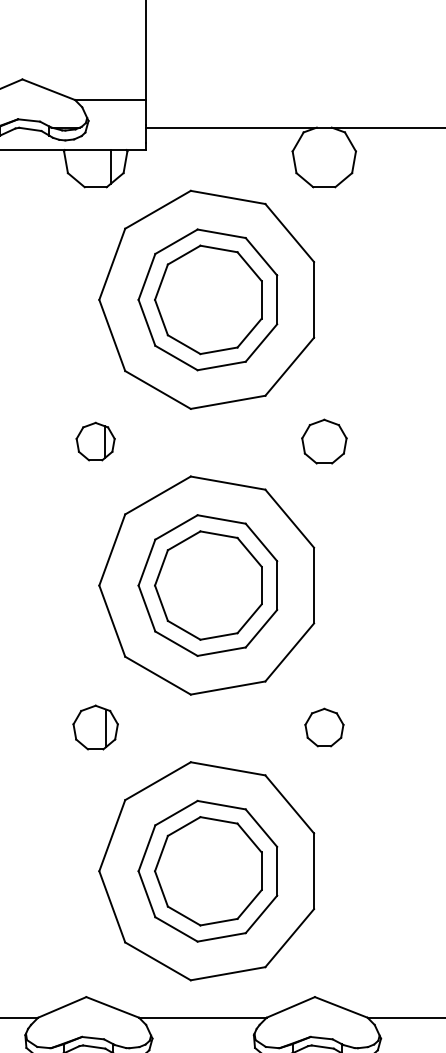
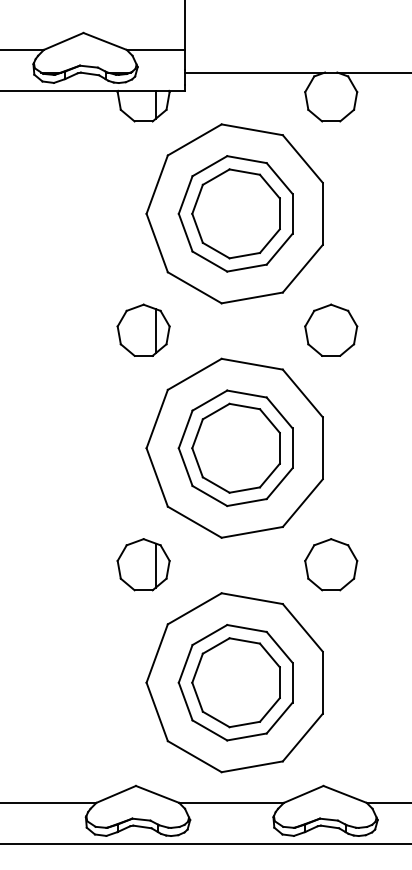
part: (95, 440) -> (143, 329), size x1.67
part: (324, 440) -> (331, 329), size x1.43
part: (95, 727) -> (143, 564), size x1.43
part: (324, 727) -> (331, 564), size x1.67

